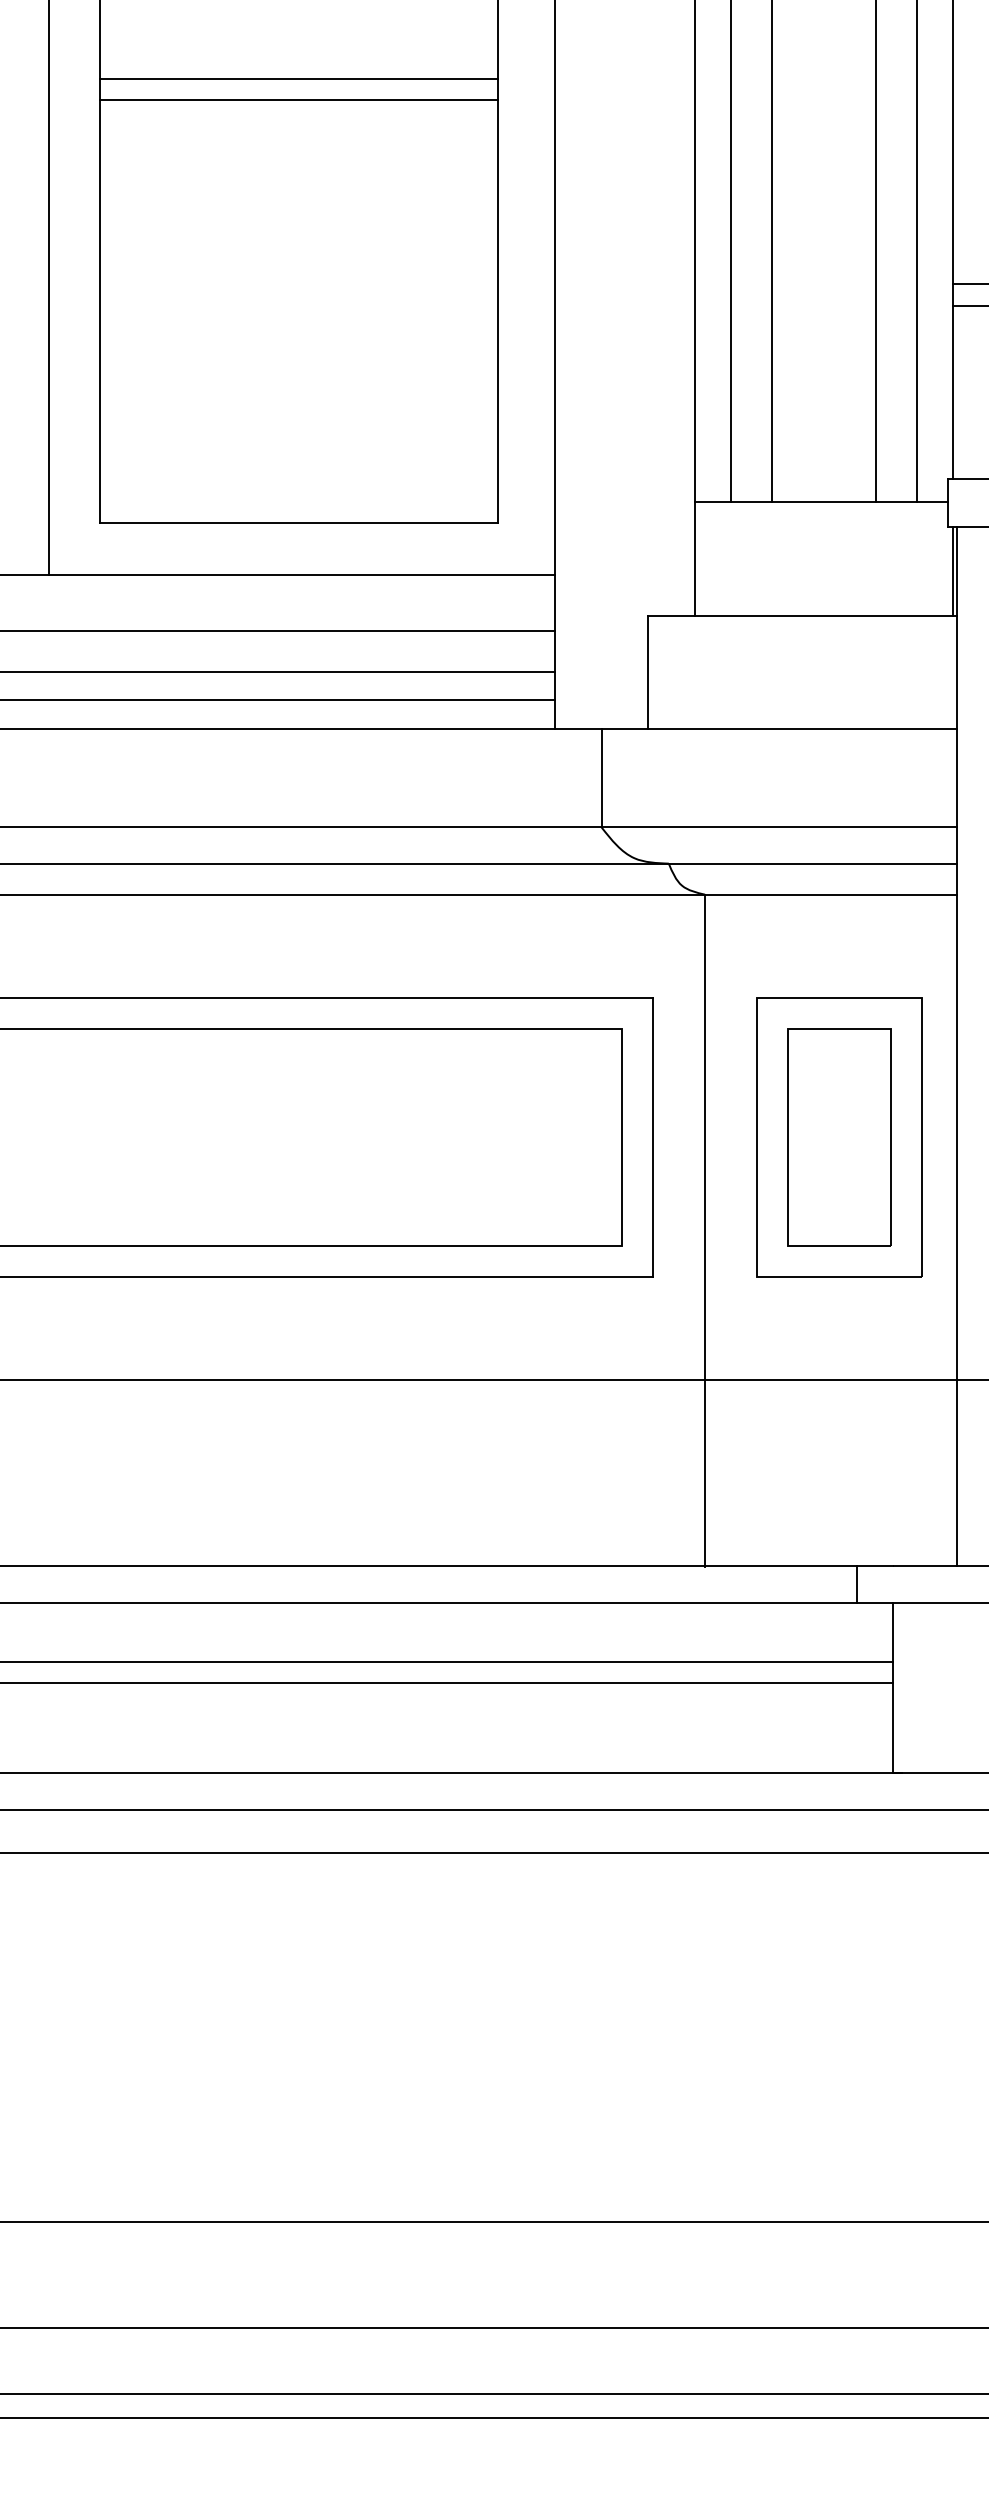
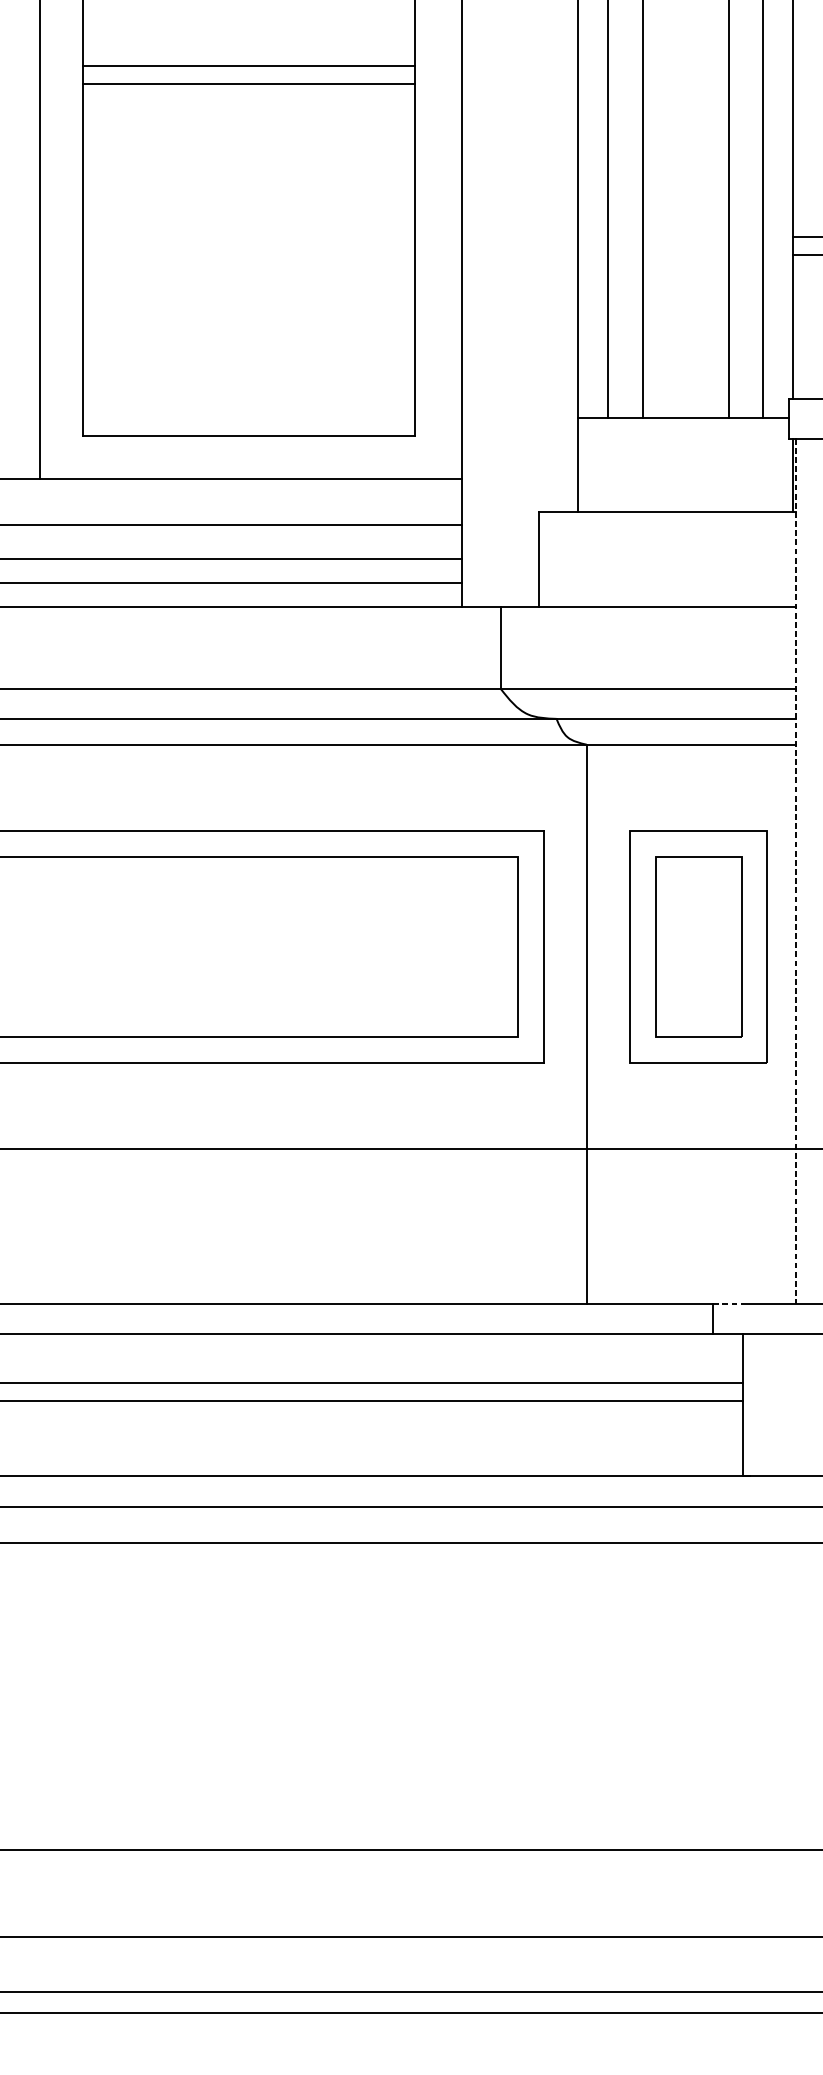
line: (956, 1046) -> (795, 871), solid -> dashed
line: (875, 1566) -> (728, 1303), solid -> dashed

